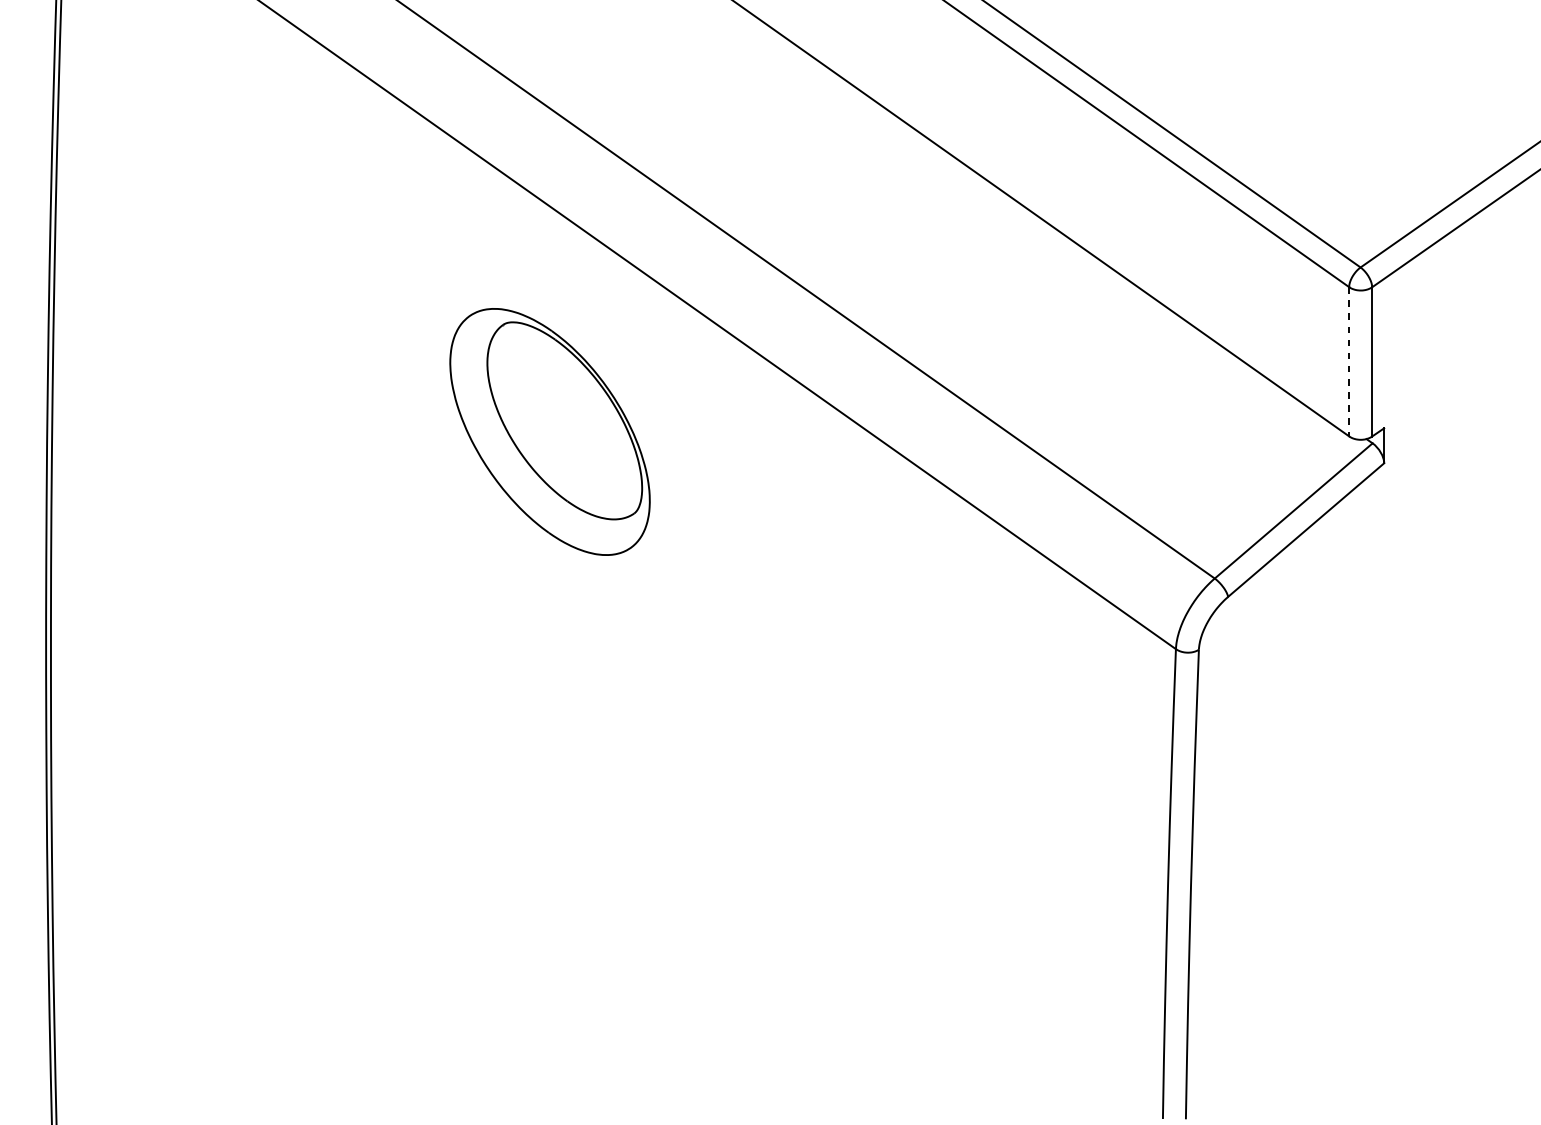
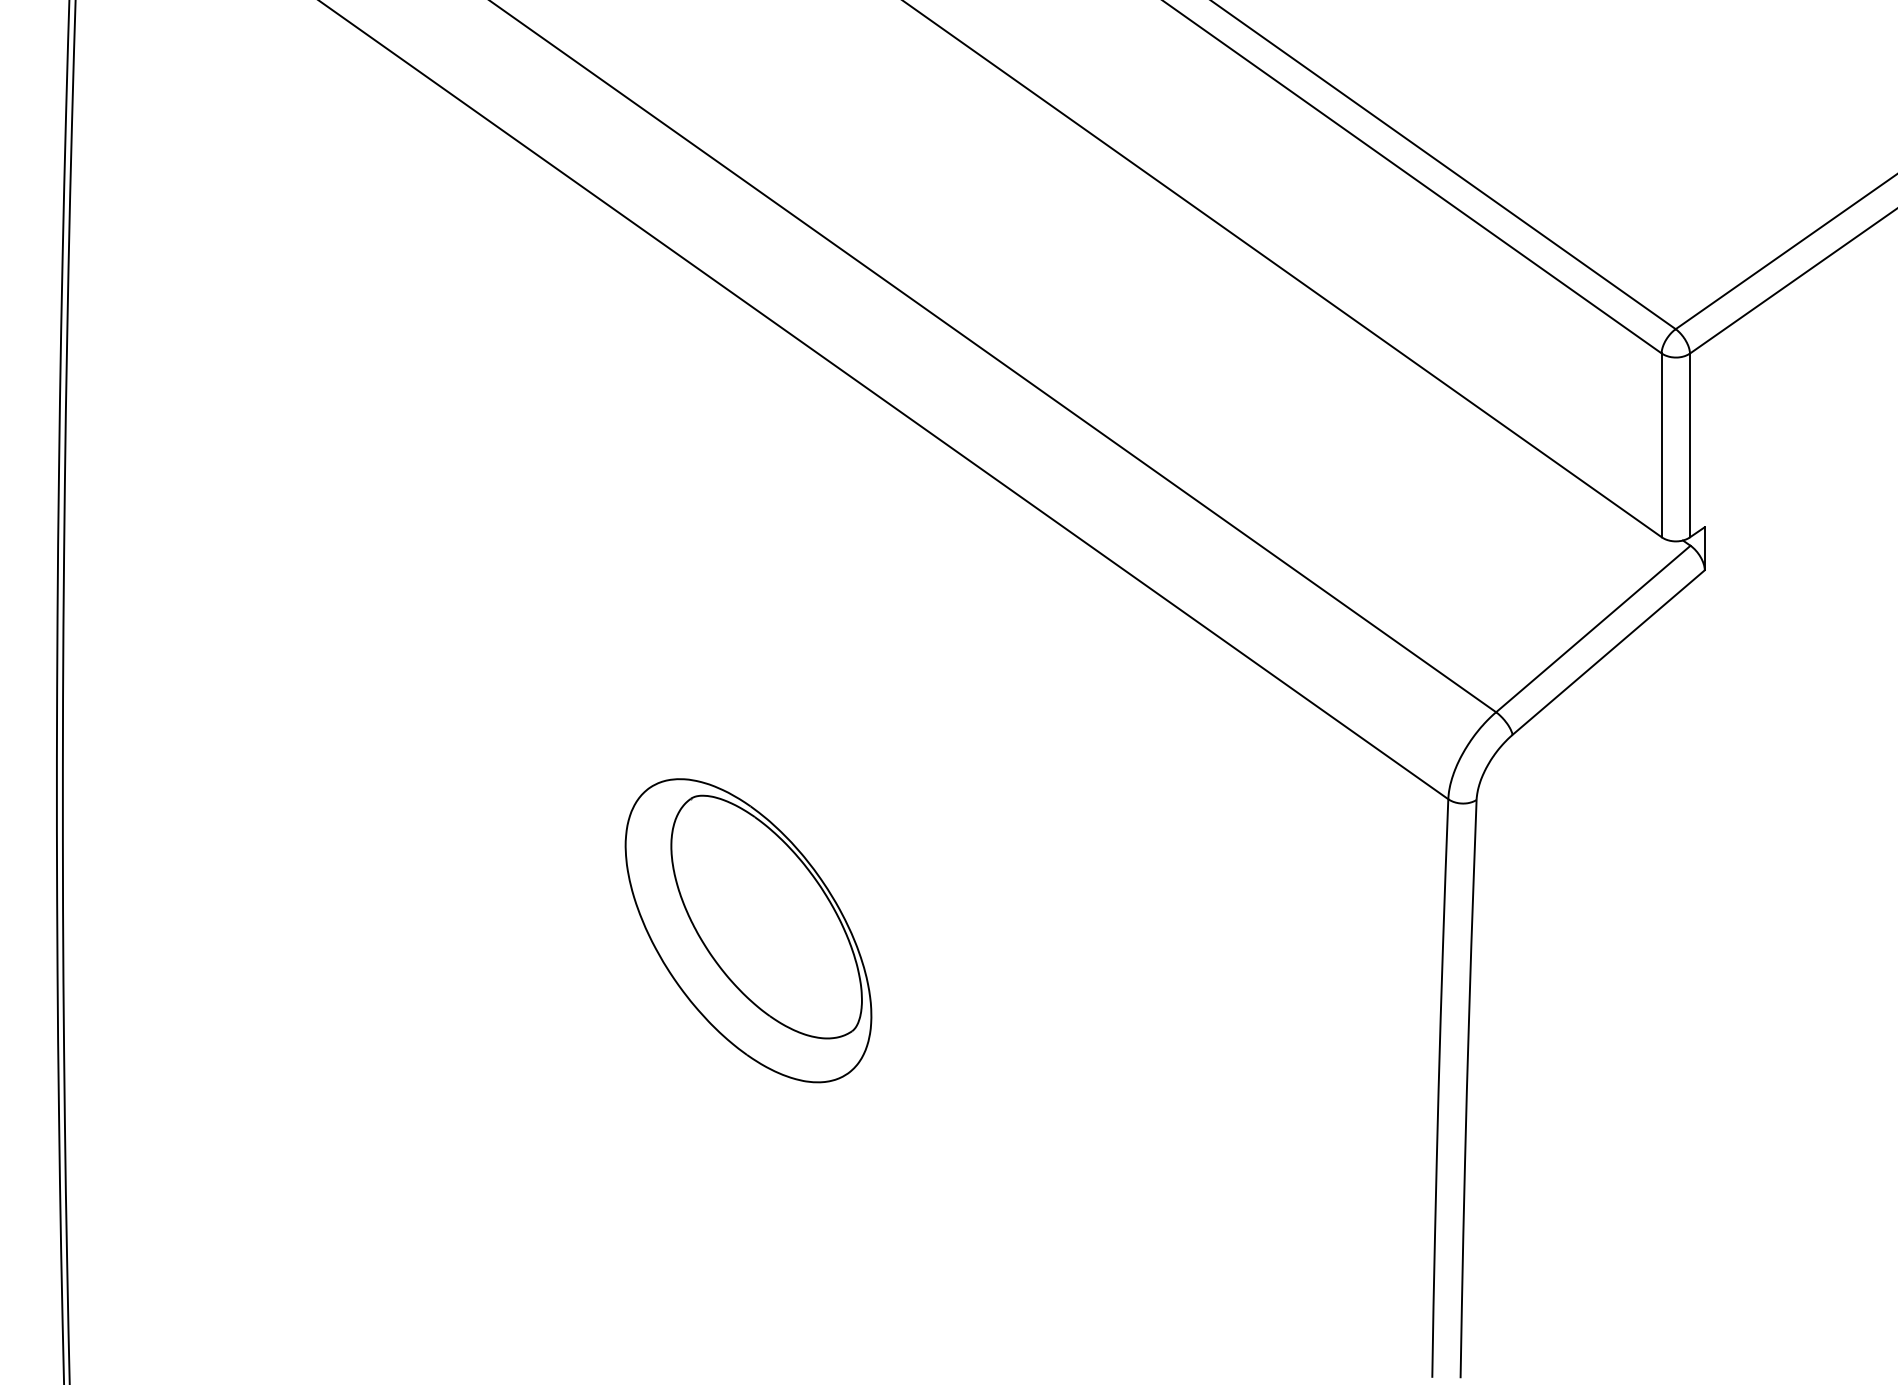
line: (1349, 361) -> (1661, 445), dashed -> solid
part: (550, 431) -> (748, 930), moved

